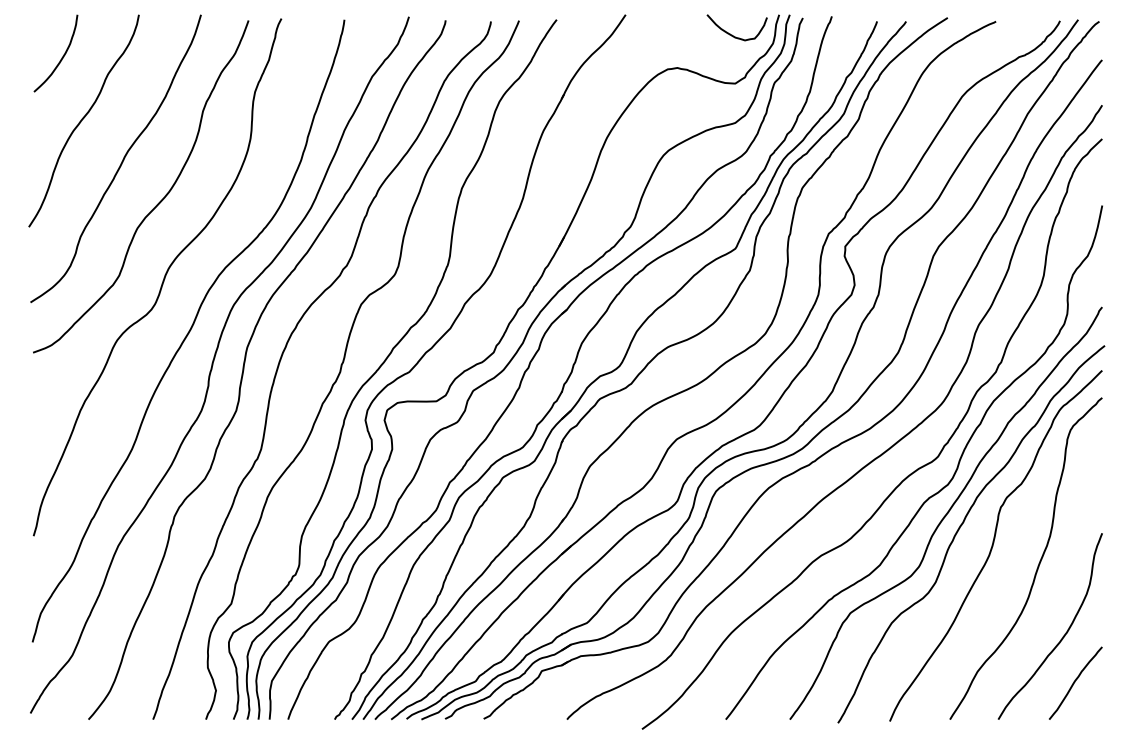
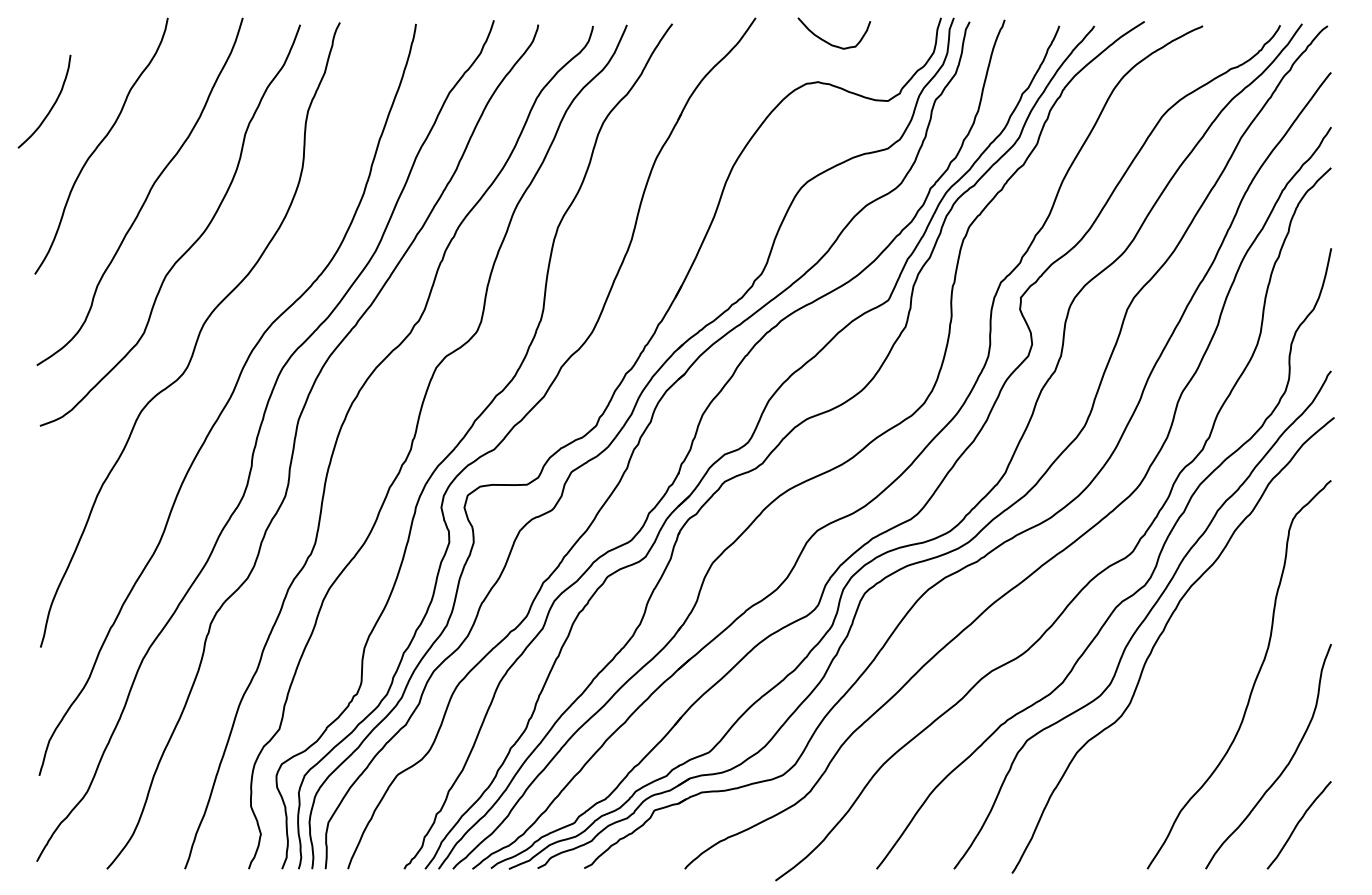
curve: (733, 35) -> (829, 42), moved
curve: (61, 57) -> (51, 106), moved
curve: (994, 544) -> (1200, 657), removed

